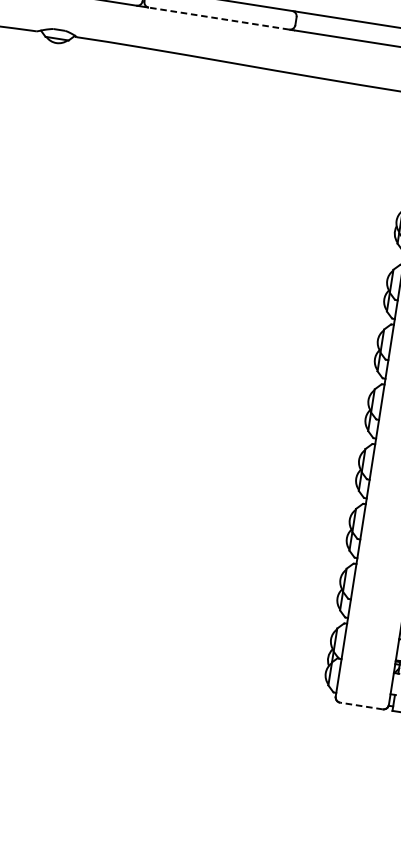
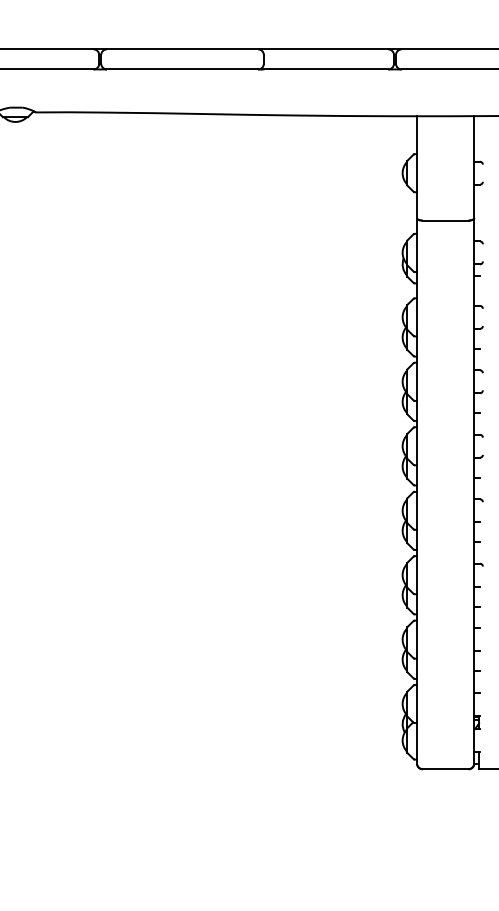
line: (219, 18) -> (182, 69), dashed -> solid
line: (361, 706) -> (445, 769), dashed -> solid

